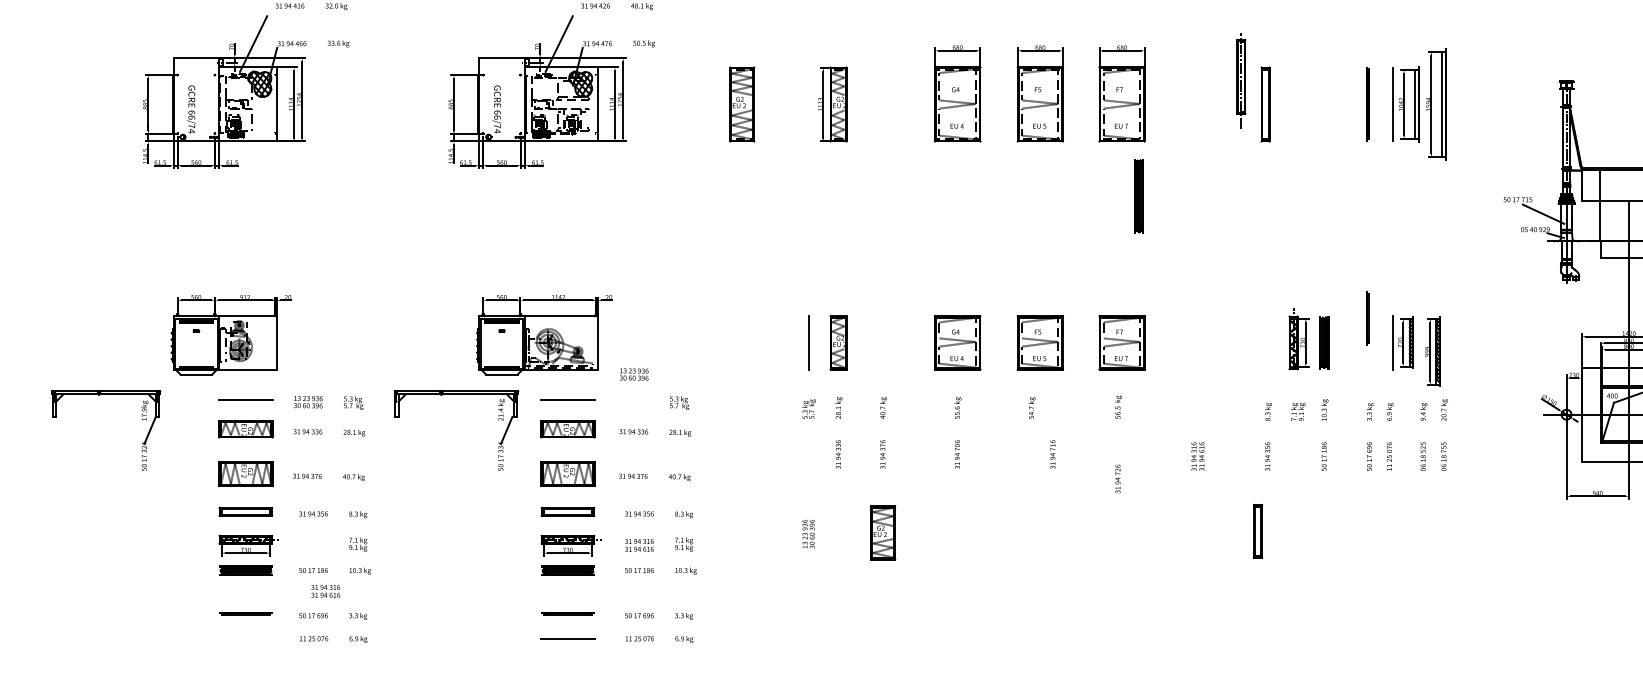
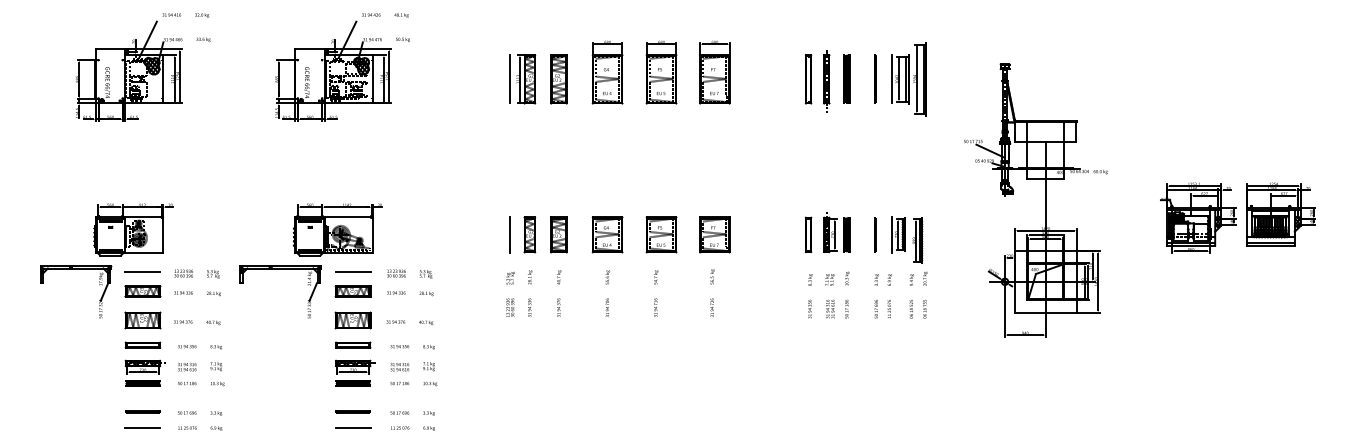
part: (1241, 80) -> (826, 81), moved
part: (741, 104) -> (558, 79), moved
line: (808, 104) -> (510, 79), added
part: (1138, 195) -> (846, 78), moved
line: (1368, 317) -> (875, 234), moved
text: (634, 374) -> (396, 273), moved
part: (107, 395) -> (76, 269), moved
text: (1052, 454) -> (655, 307), moved
text: (1198, 455) -> (830, 308), moved
text: (1116, 478) -> (711, 307), moved
part: (1257, 530) -> (808, 234), moved
part: (882, 532) -> (558, 234), moved
text: (808, 533) -> (510, 307), moved
text: (326, 591) -> (187, 367), moved
line: (245, 639) -> (142, 428), added

